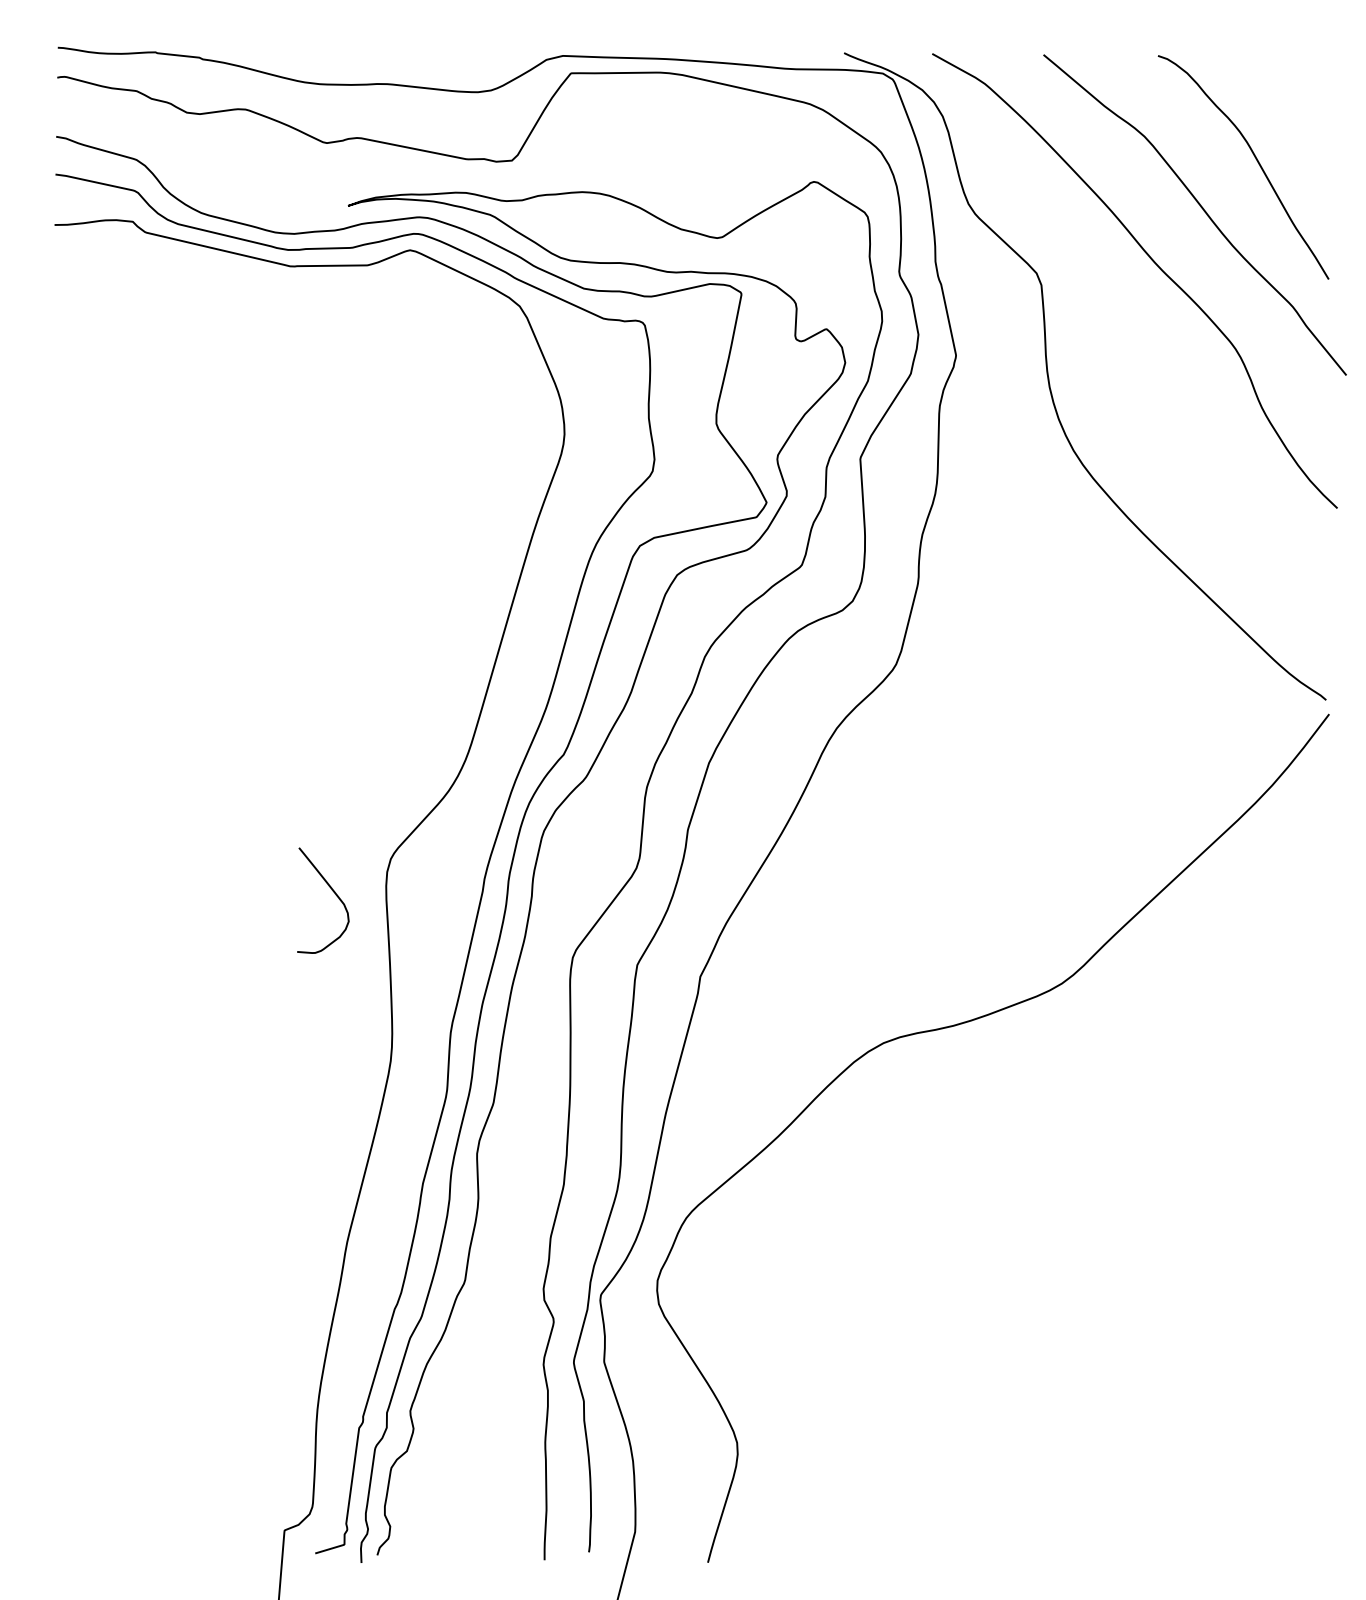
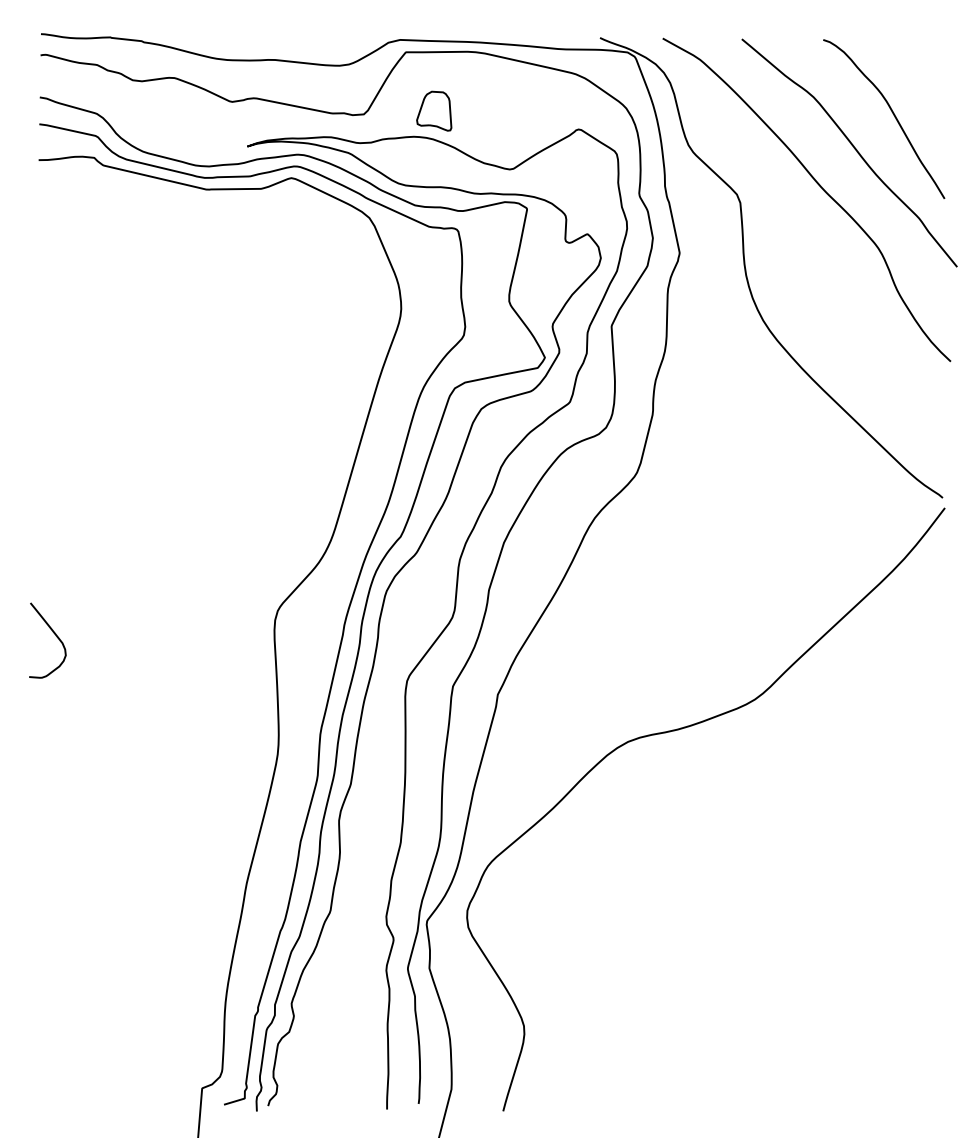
part: (611, 155) -> (434, 110), added
curve: (331, 890) -> (53, 633), moved

